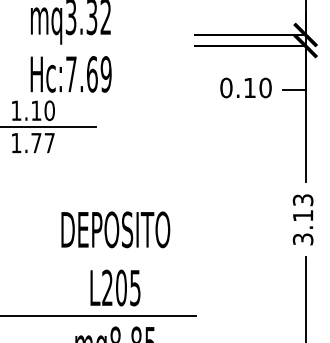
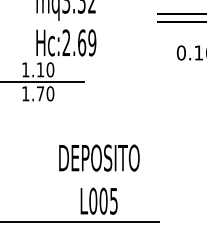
text: (71, 74) -> (66, 42), Hc:7.69 -> Hc:2.69
text: (49, 142) -> (50, 93), 1.77 -> 1.70
text: (107, 287) -> (93, 200), L205 -> L005

